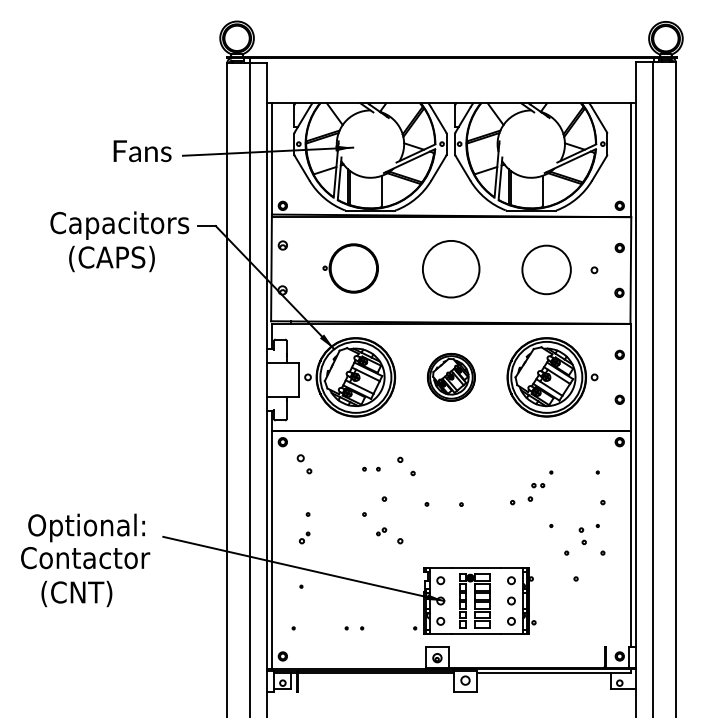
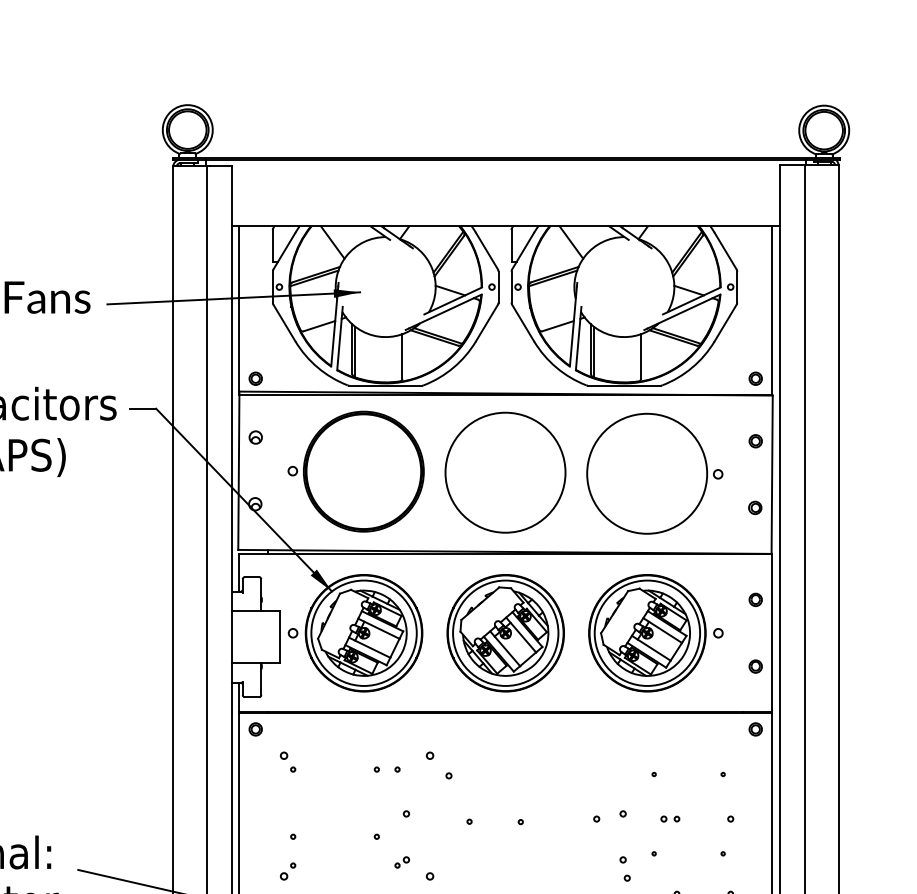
part: (350, 268) -> (356, 471), size x1.67
circle: (450, 268) -> (504, 471), size x1.43
circle: (546, 269) -> (646, 473), size x1.67
part: (451, 377) -> (505, 633), size x1.67
part: (304, 463) -> (287, 761), size x0.71
part: (538, 485) -> (670, 818), moved
part: (582, 536) -> (624, 869), moved

